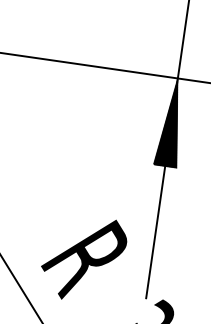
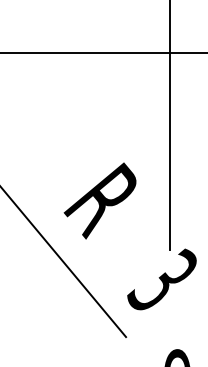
hatch: (170, 121) -> (169, 91), removed
text: (82, 258) -> (99, 200), moved

